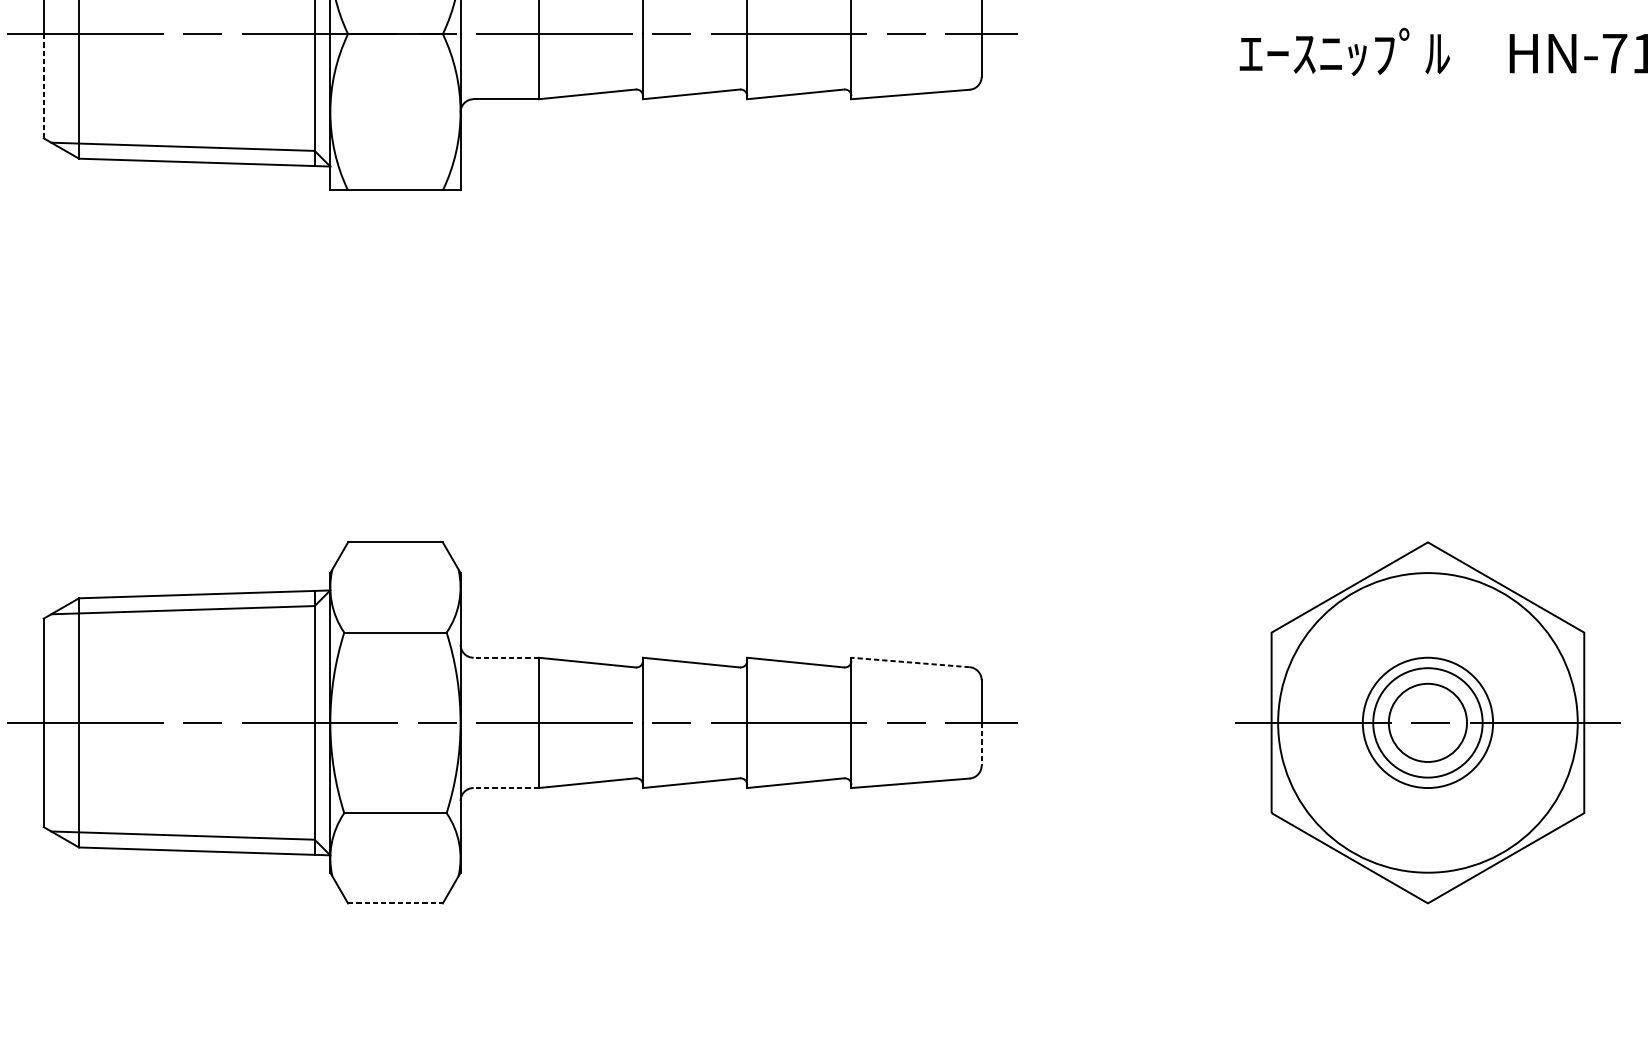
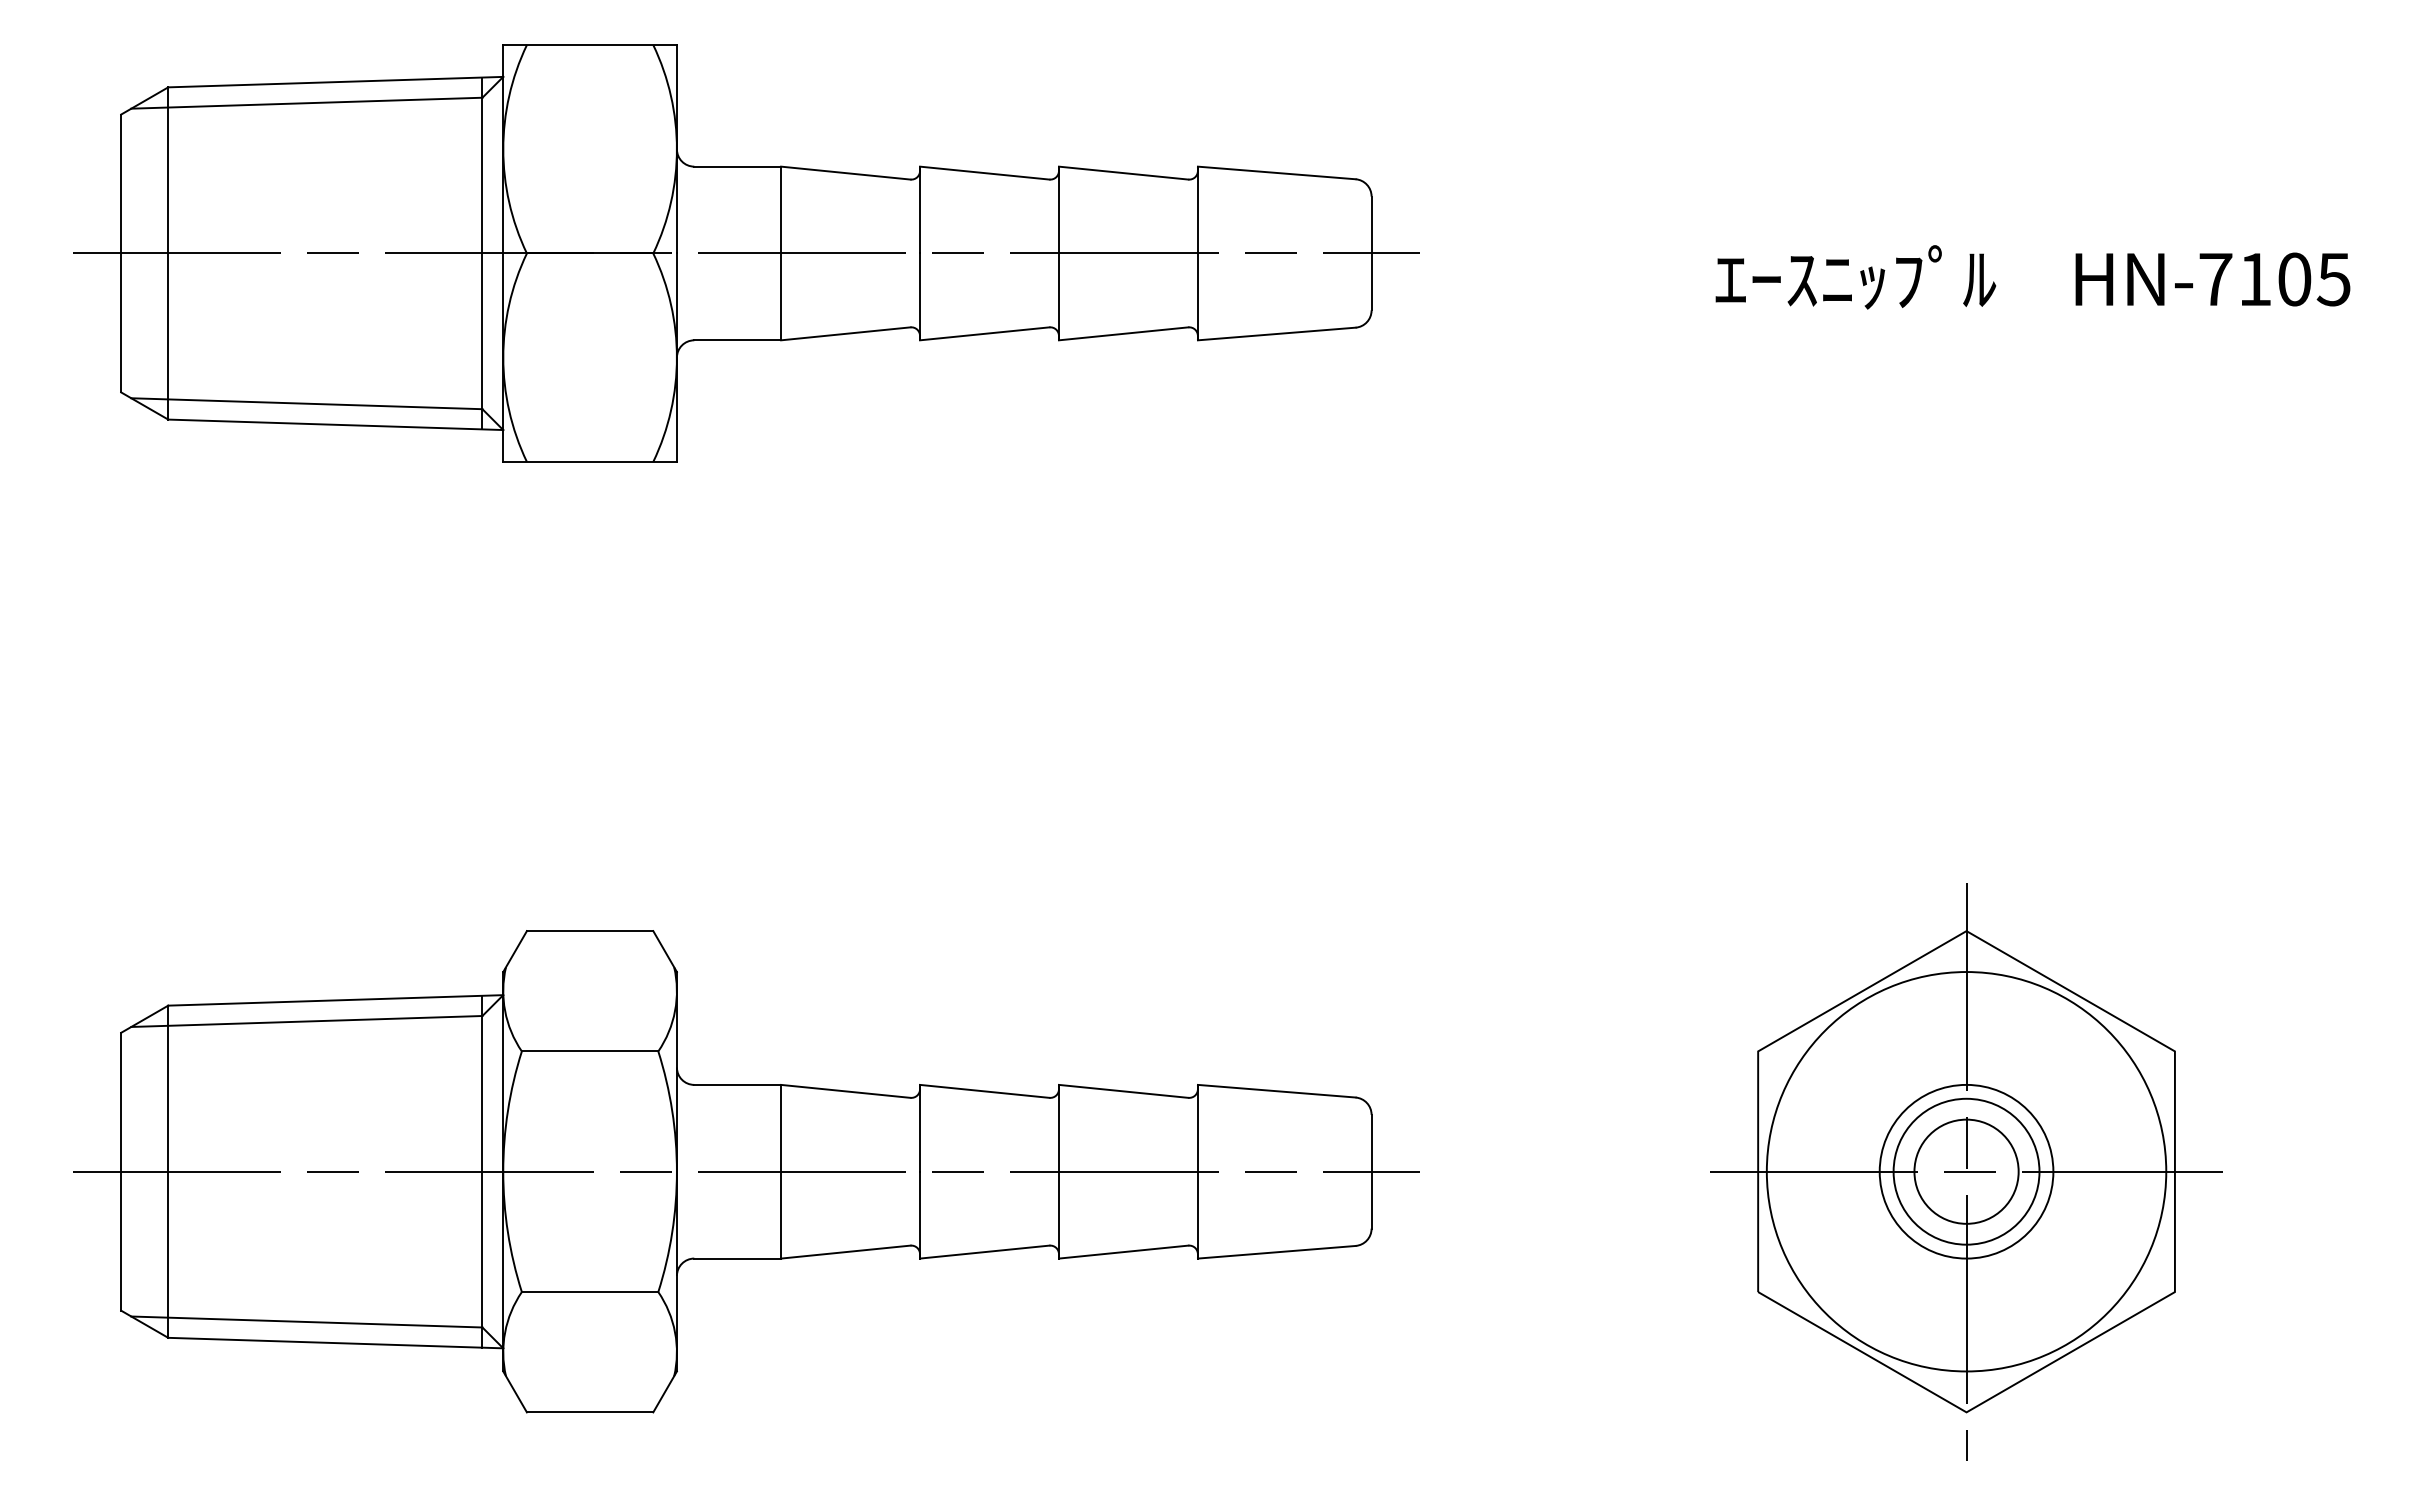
line: (43, 86) -> (121, 323), dashed -> solid
line: (506, 657) -> (737, 1084), dashed -> solid
line: (910, 662) -> (1276, 1091), dashed -> solid
line: (1427, 722) -> (1966, 1171), added
line: (981, 744) -> (1371, 1200), dashed -> solid
line: (506, 787) -> (737, 1258), dashed -> solid
line: (395, 903) -> (590, 1412), dashed -> solid

